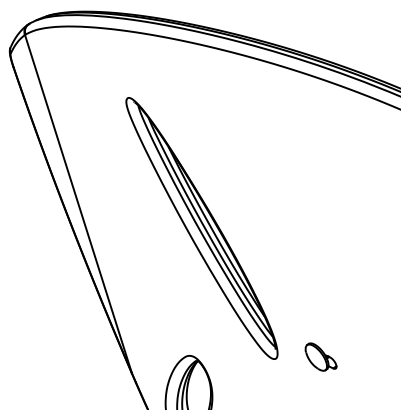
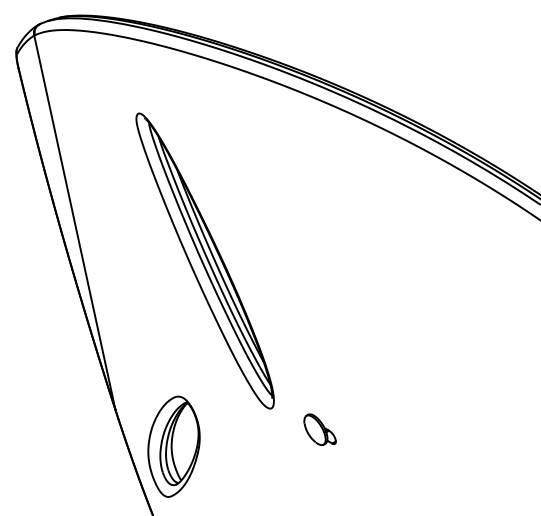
part: (320, 356) -> (319, 429), moved

